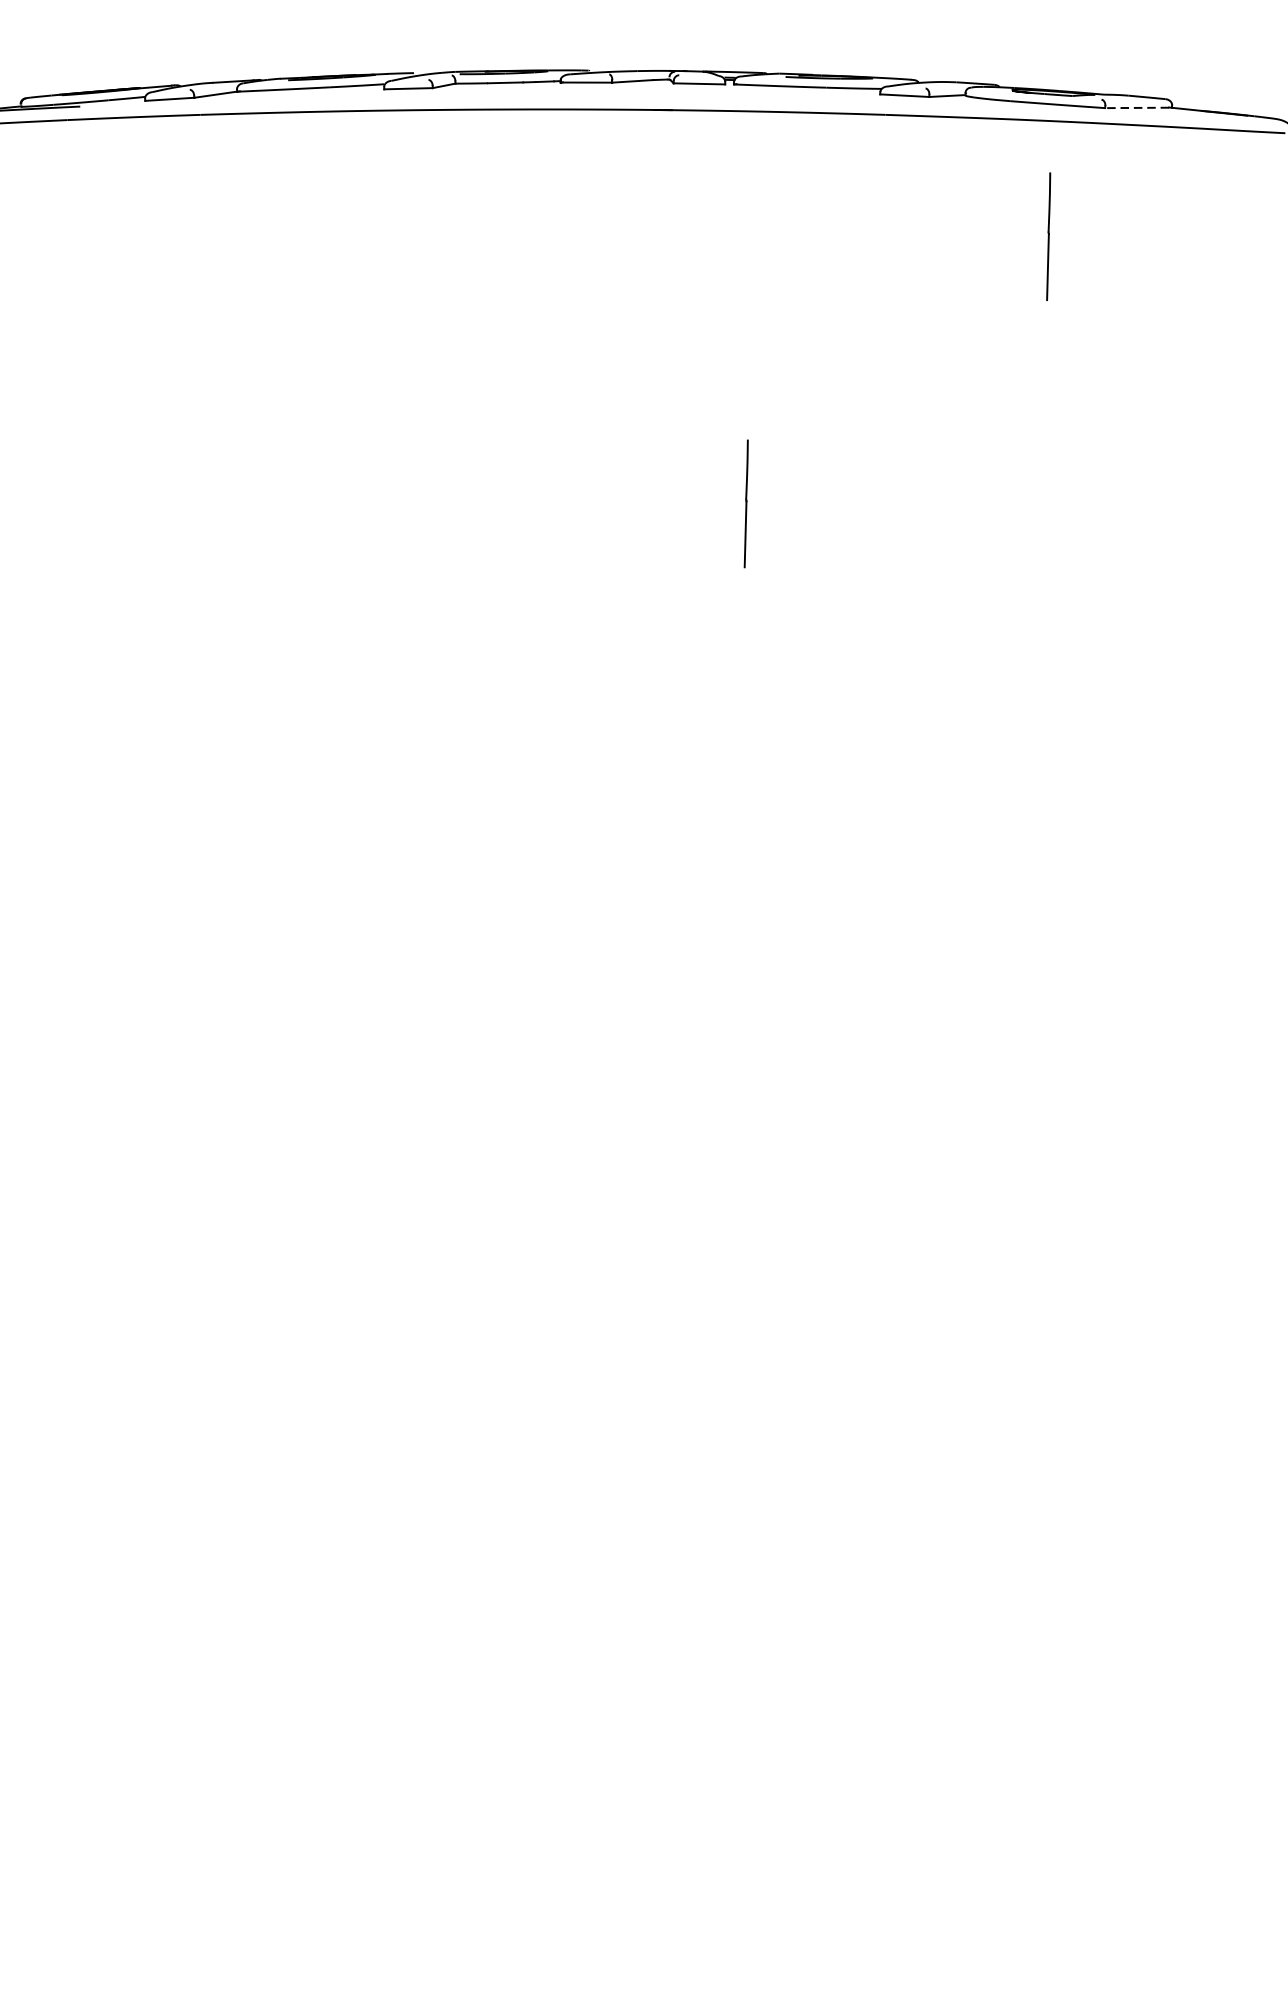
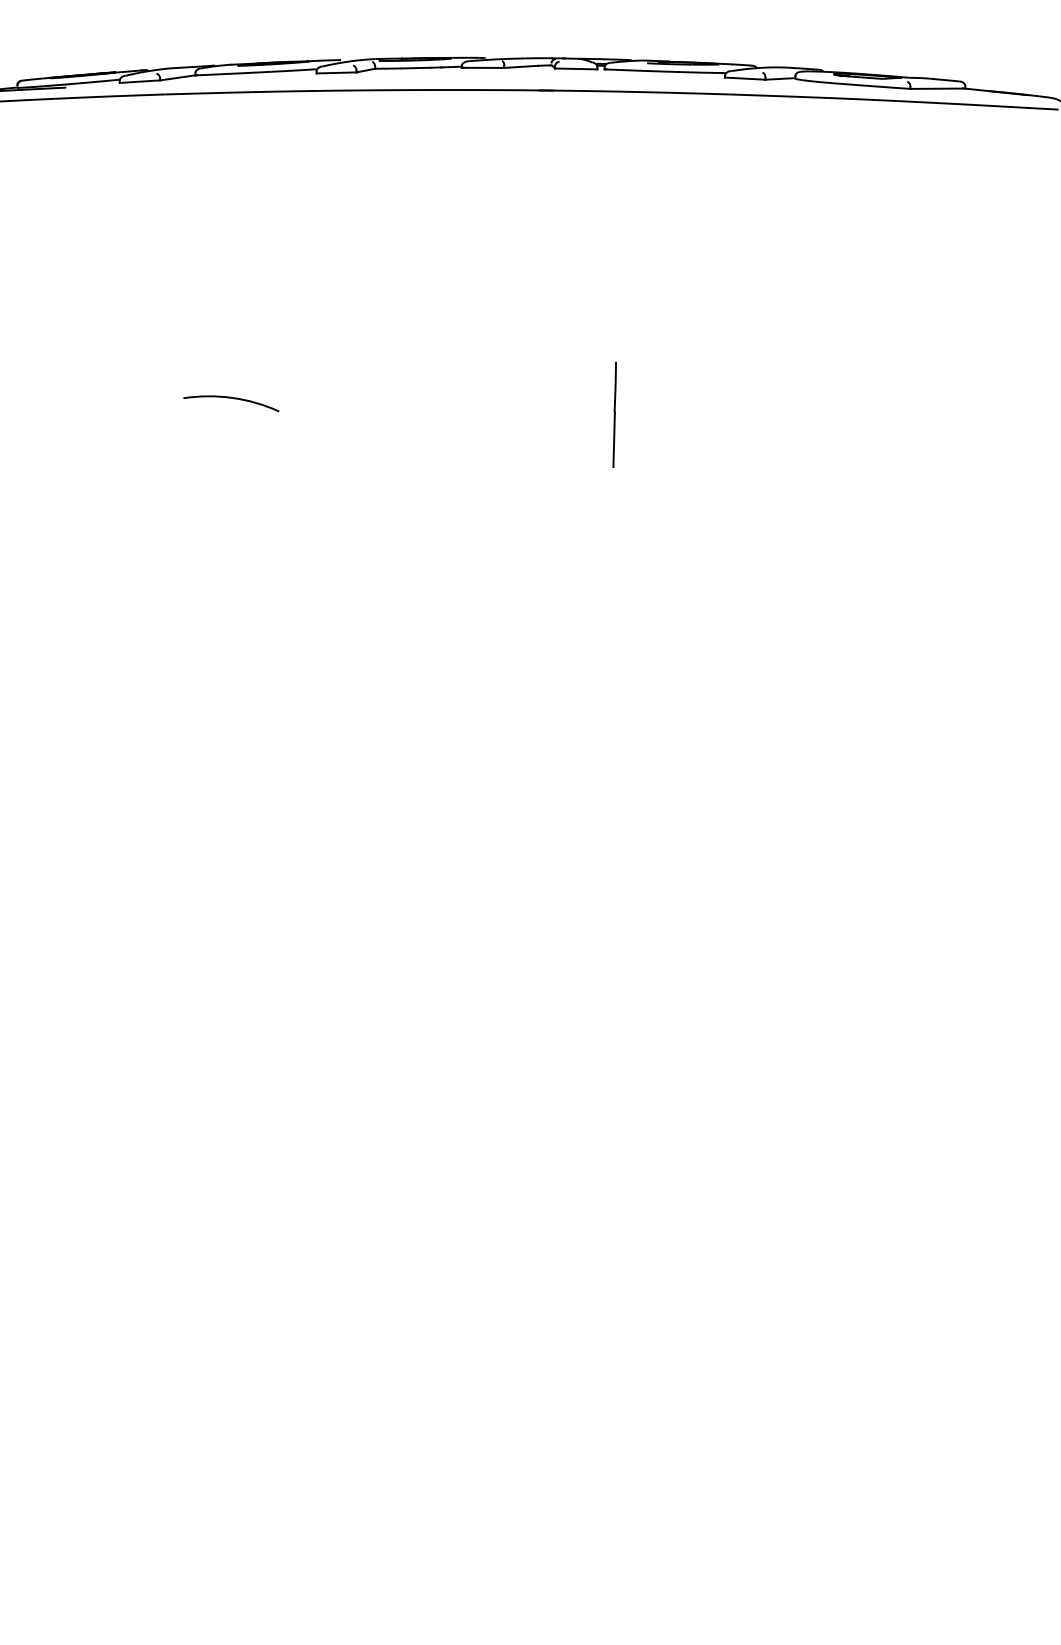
line: (1137, 107) -> (936, 88), dashed -> solid
line: (1048, 236) -> (863, 194), removed
arc: (280, 484) -> (231, 398), added

